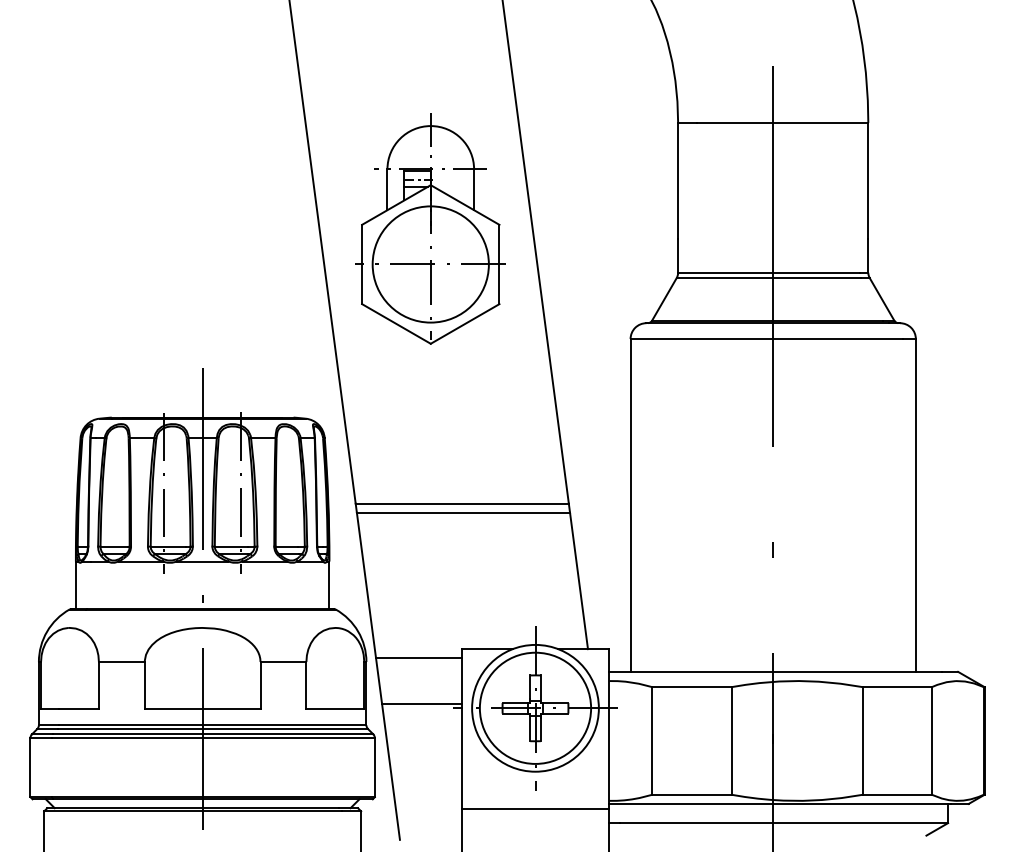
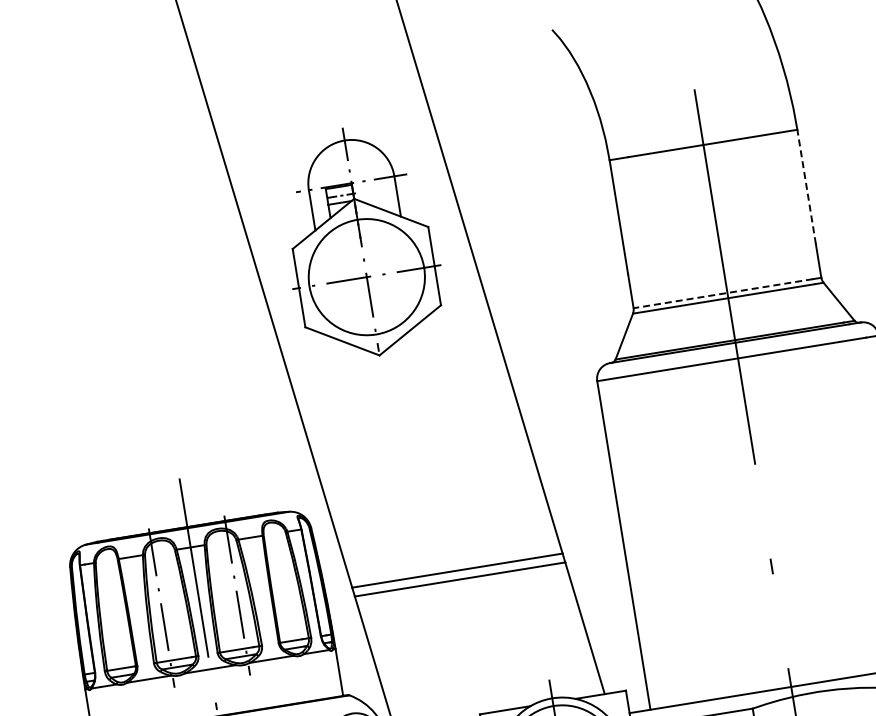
line: (868, 180) -> (806, 186), solid -> dashed
part: (430, 228) -> (360, 241), moved
line: (768, 272) -> (722, 293), solid -> dashed

